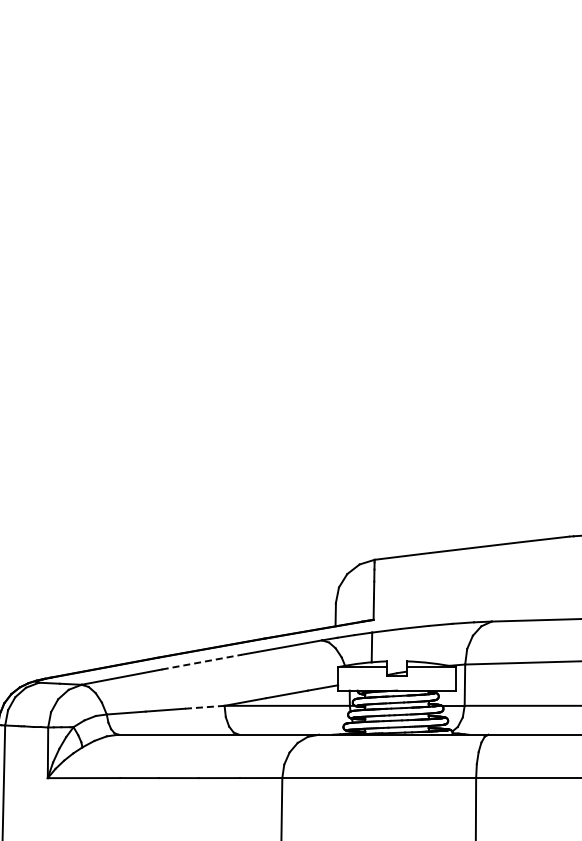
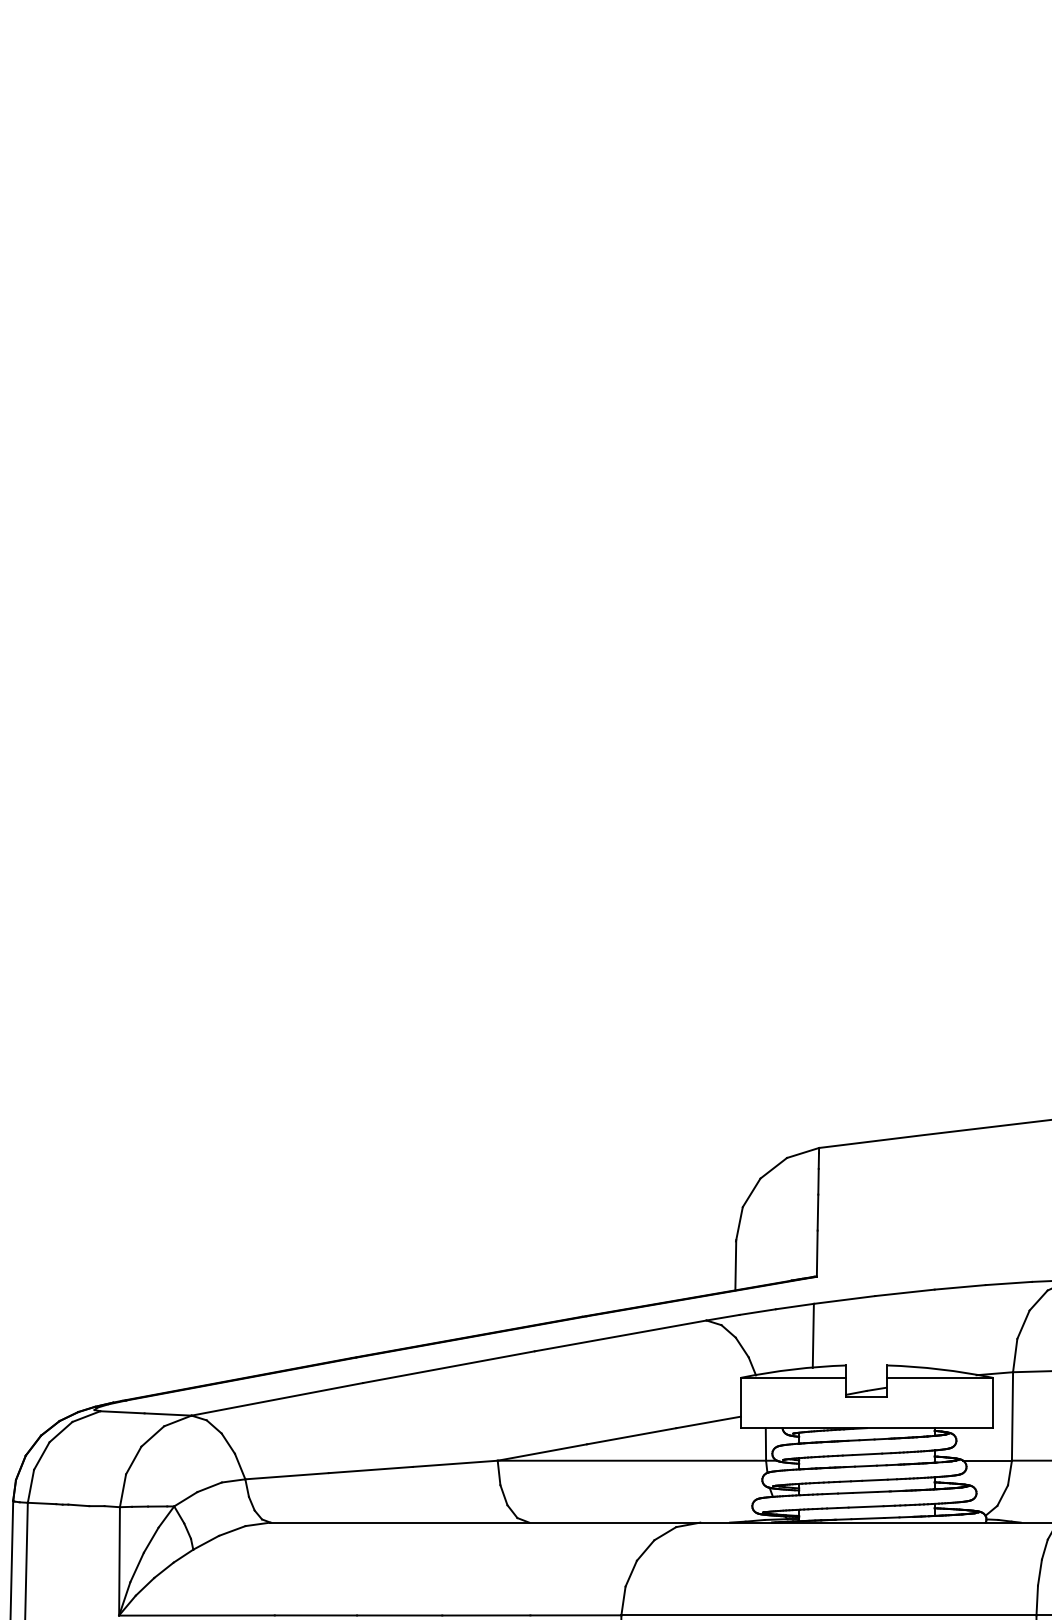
line: (201, 662) -> (448, 1367), dashed -> solid
line: (204, 707) -> (454, 1464), dashed -> solid

